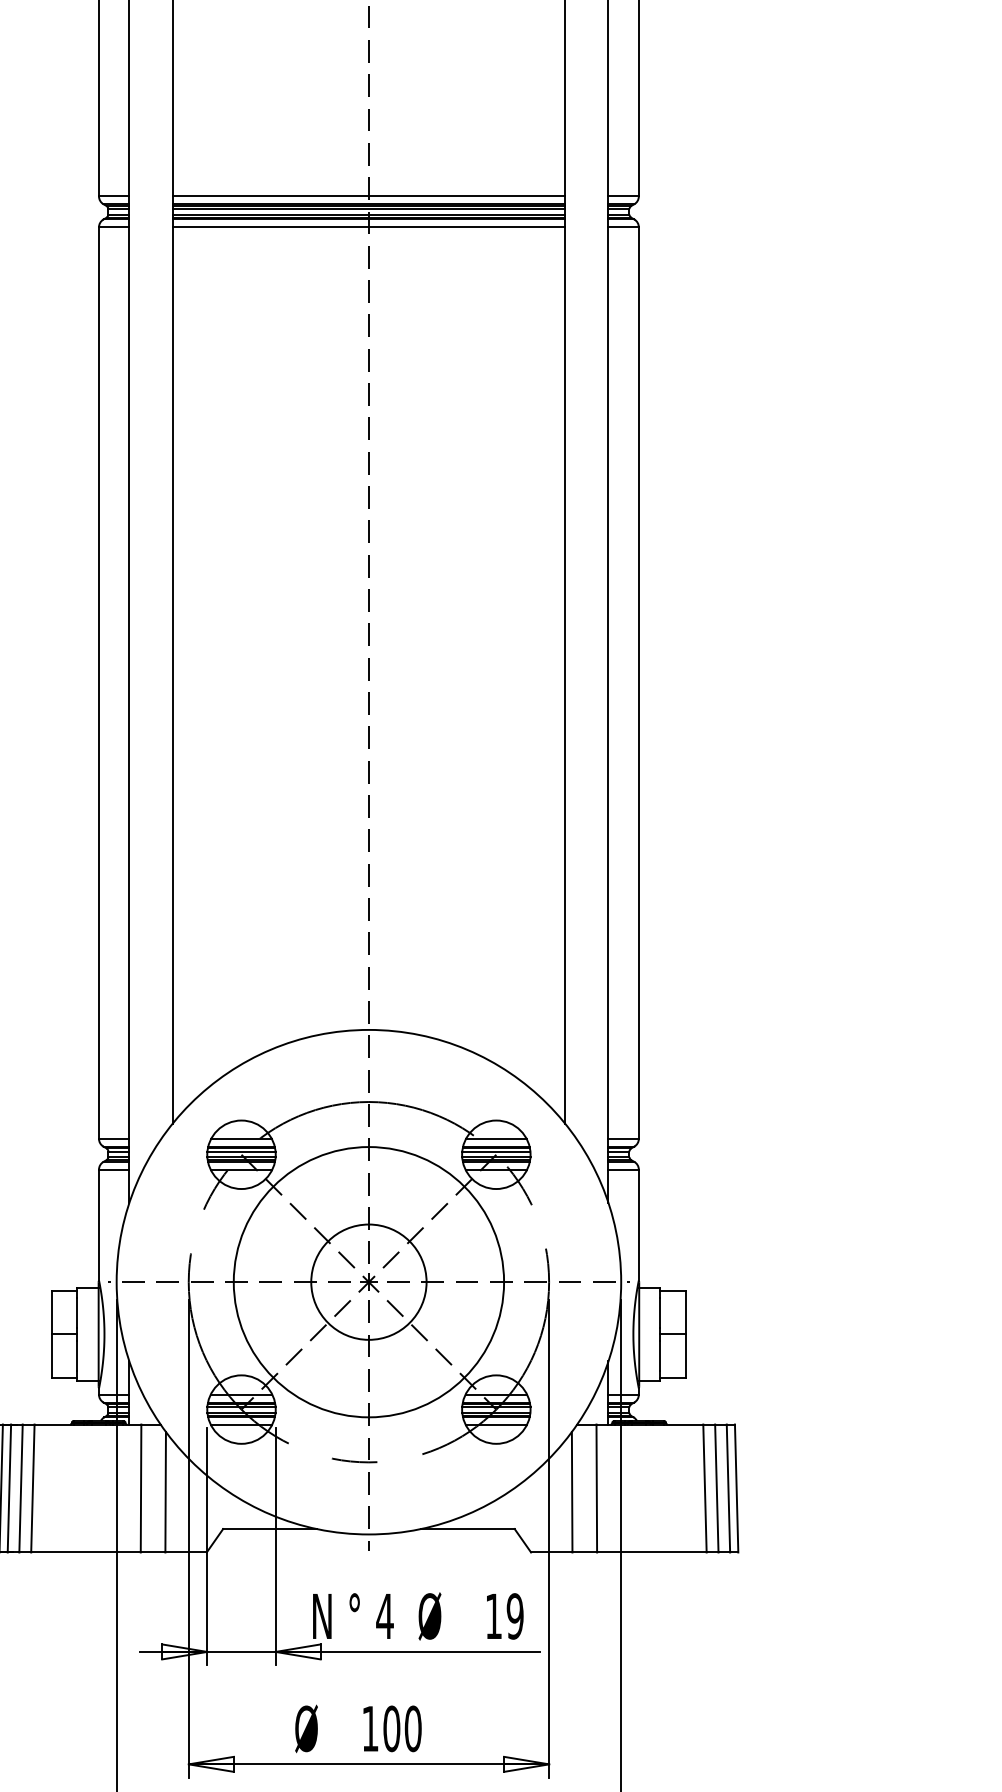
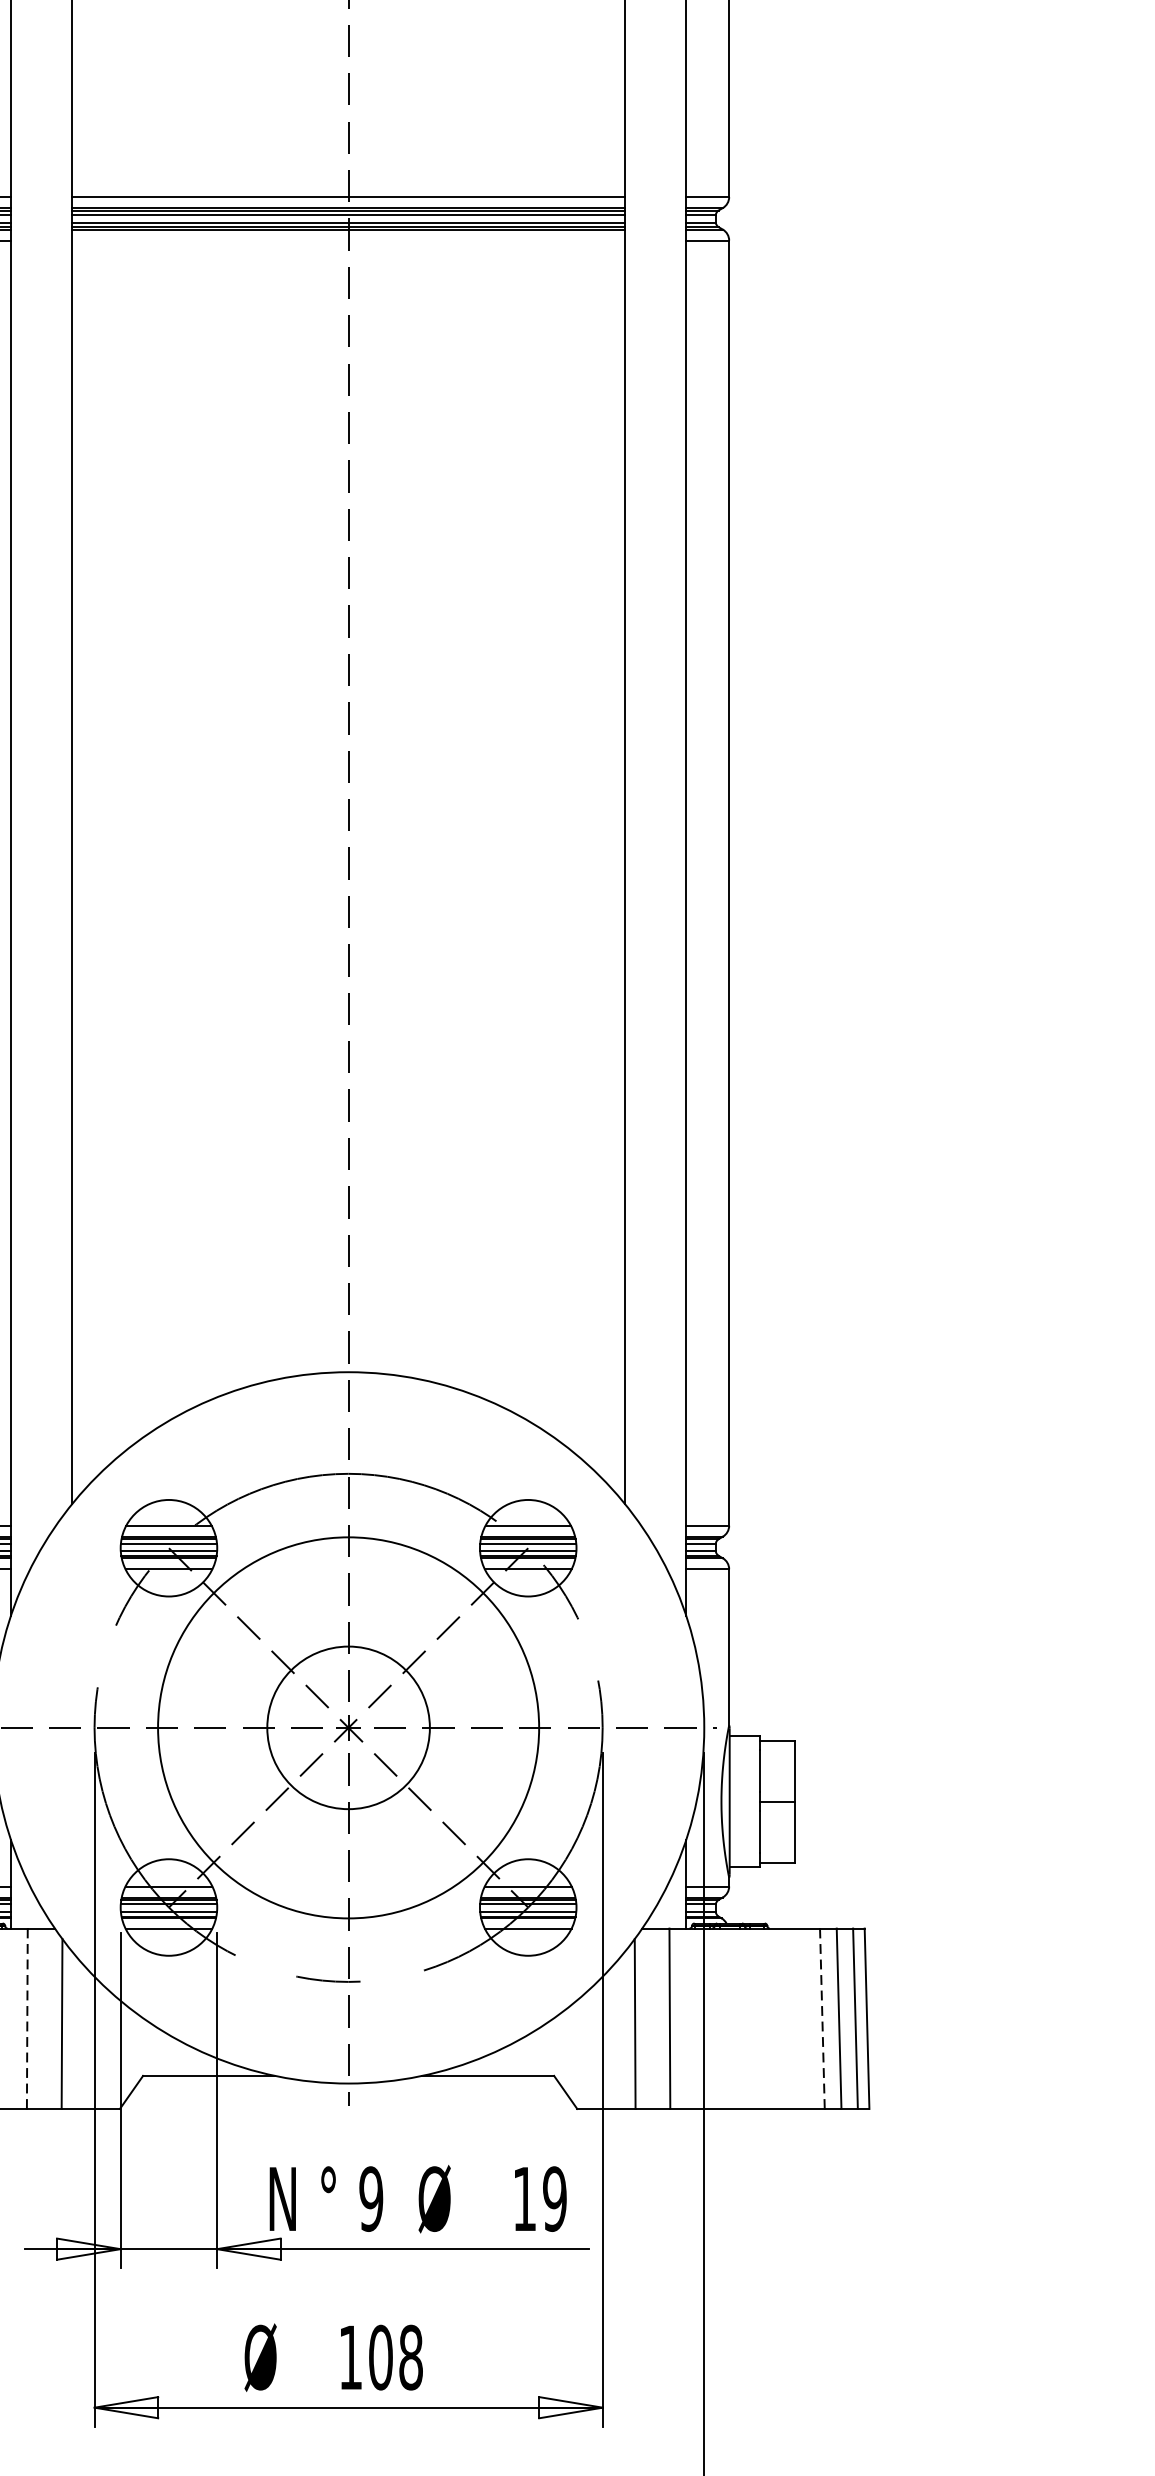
line: (368, 227) -> (347, 240), removed
line: (141, 1488) -> (27, 2018), solid -> dashed
line: (704, 1488) -> (821, 2018), solid -> dashed
text: (384, 1616) -> (370, 2199), 4 -> 9
text: (412, 1728) -> (410, 2357), 100 -> 108

